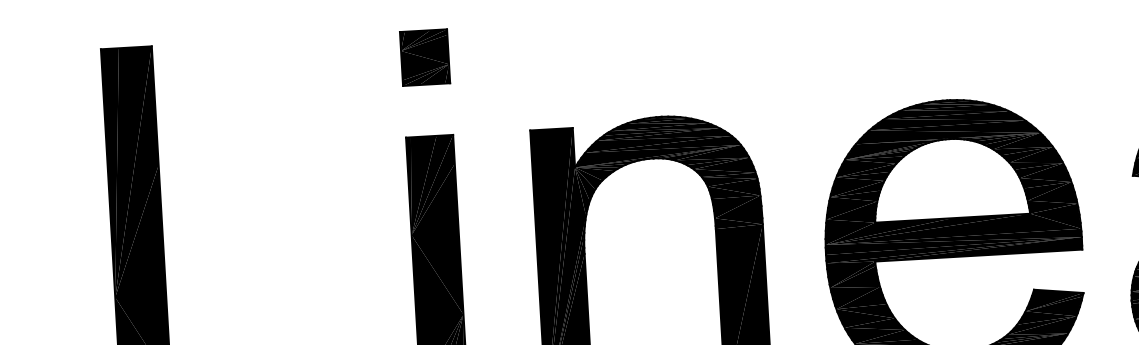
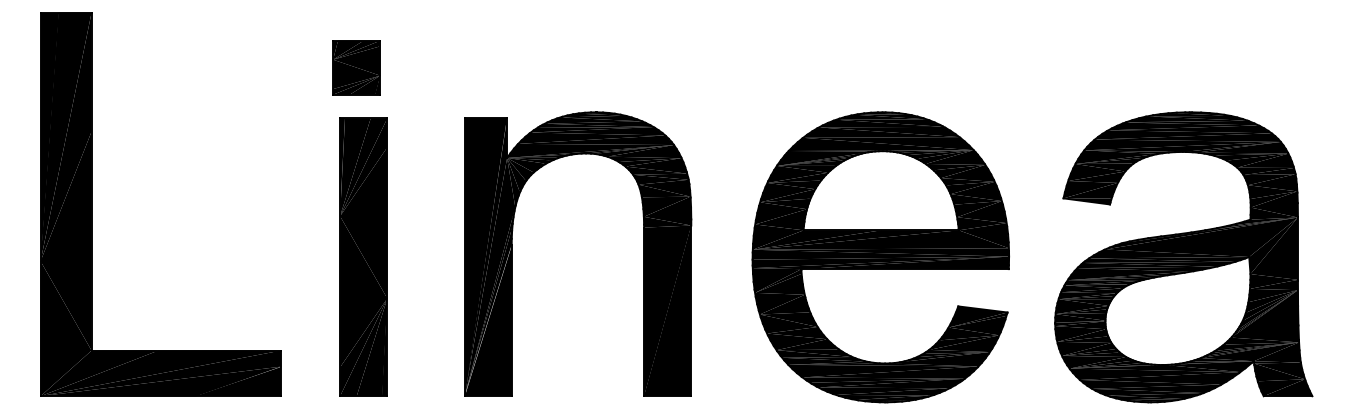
part: (424, 57) -> (356, 67), moved

